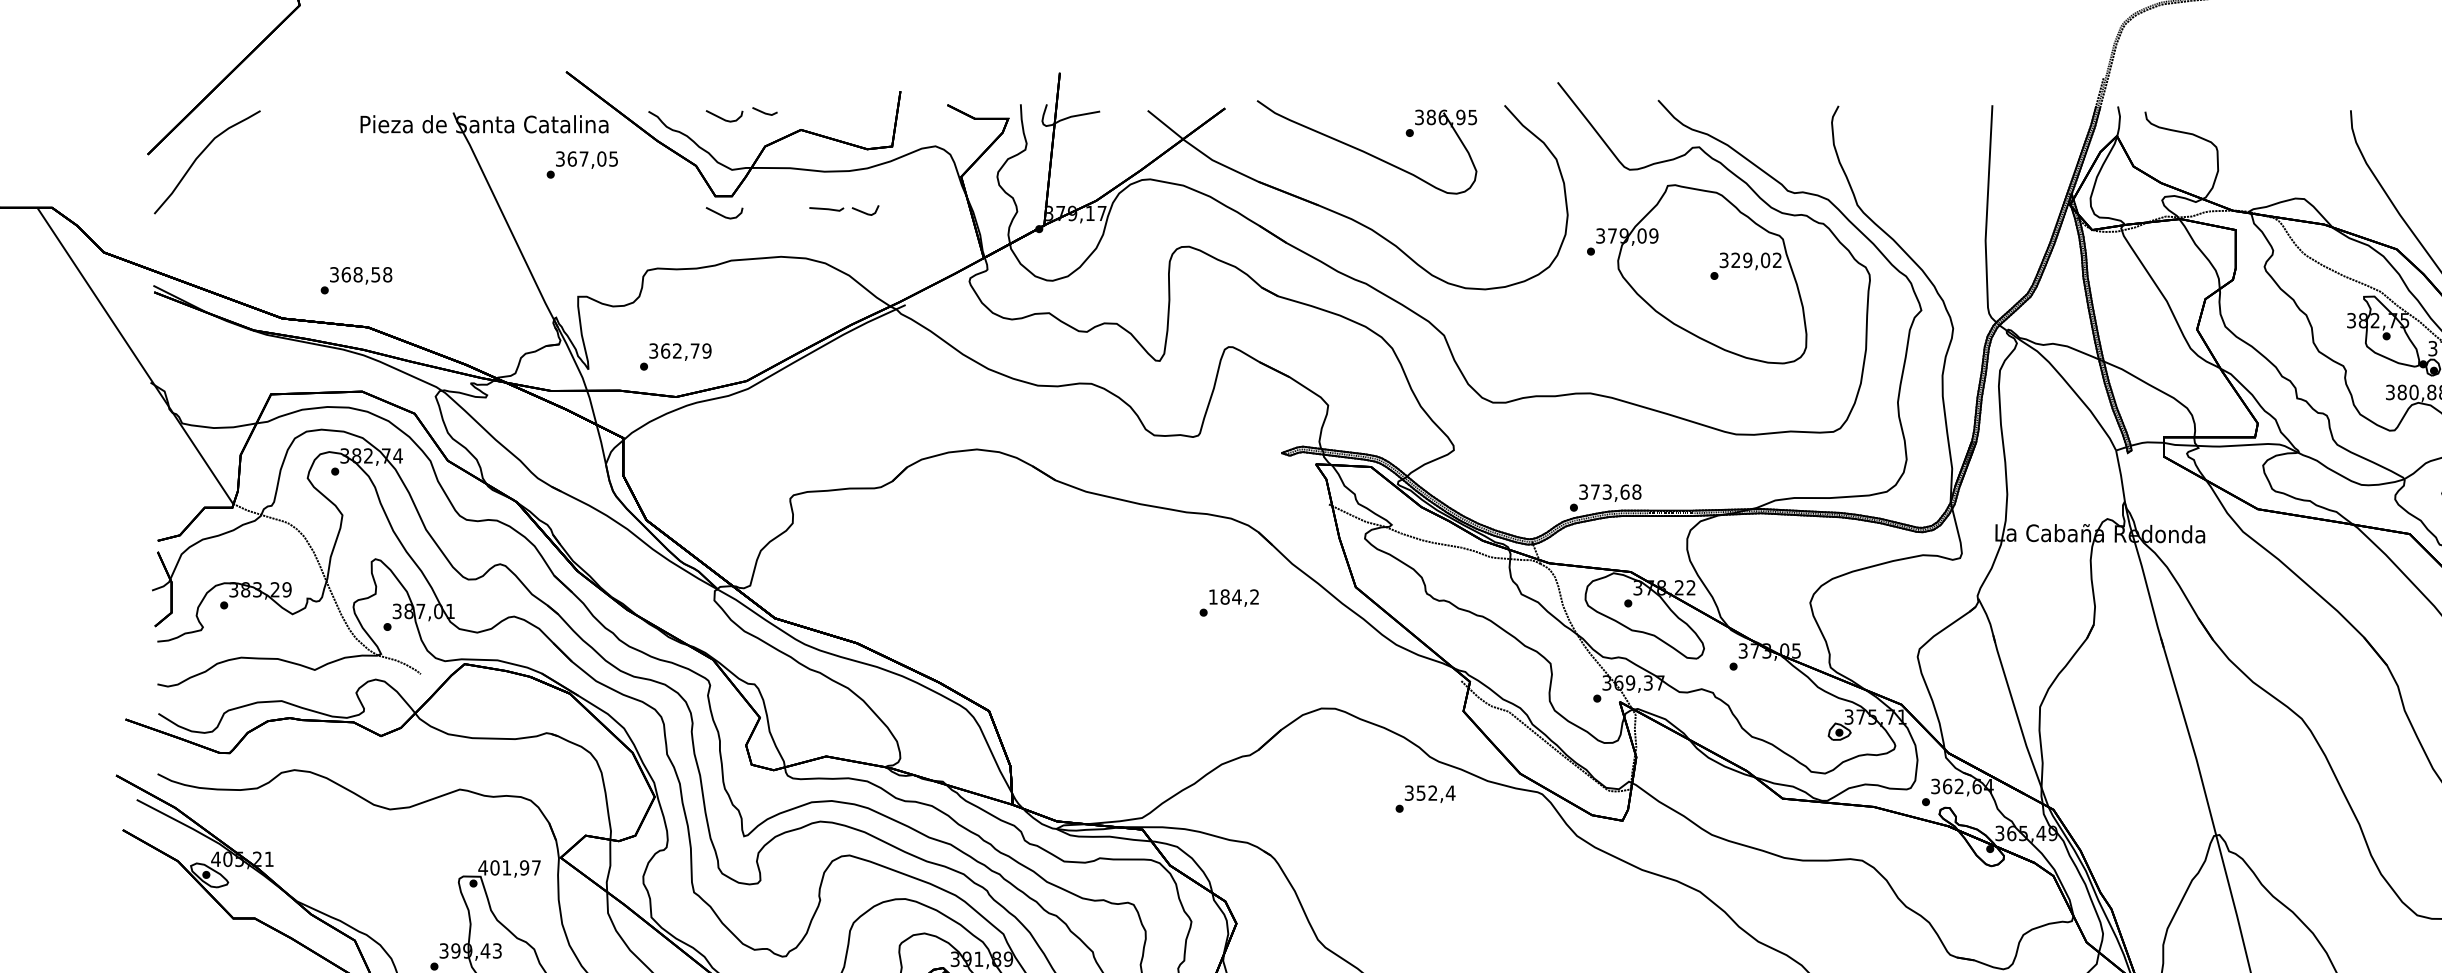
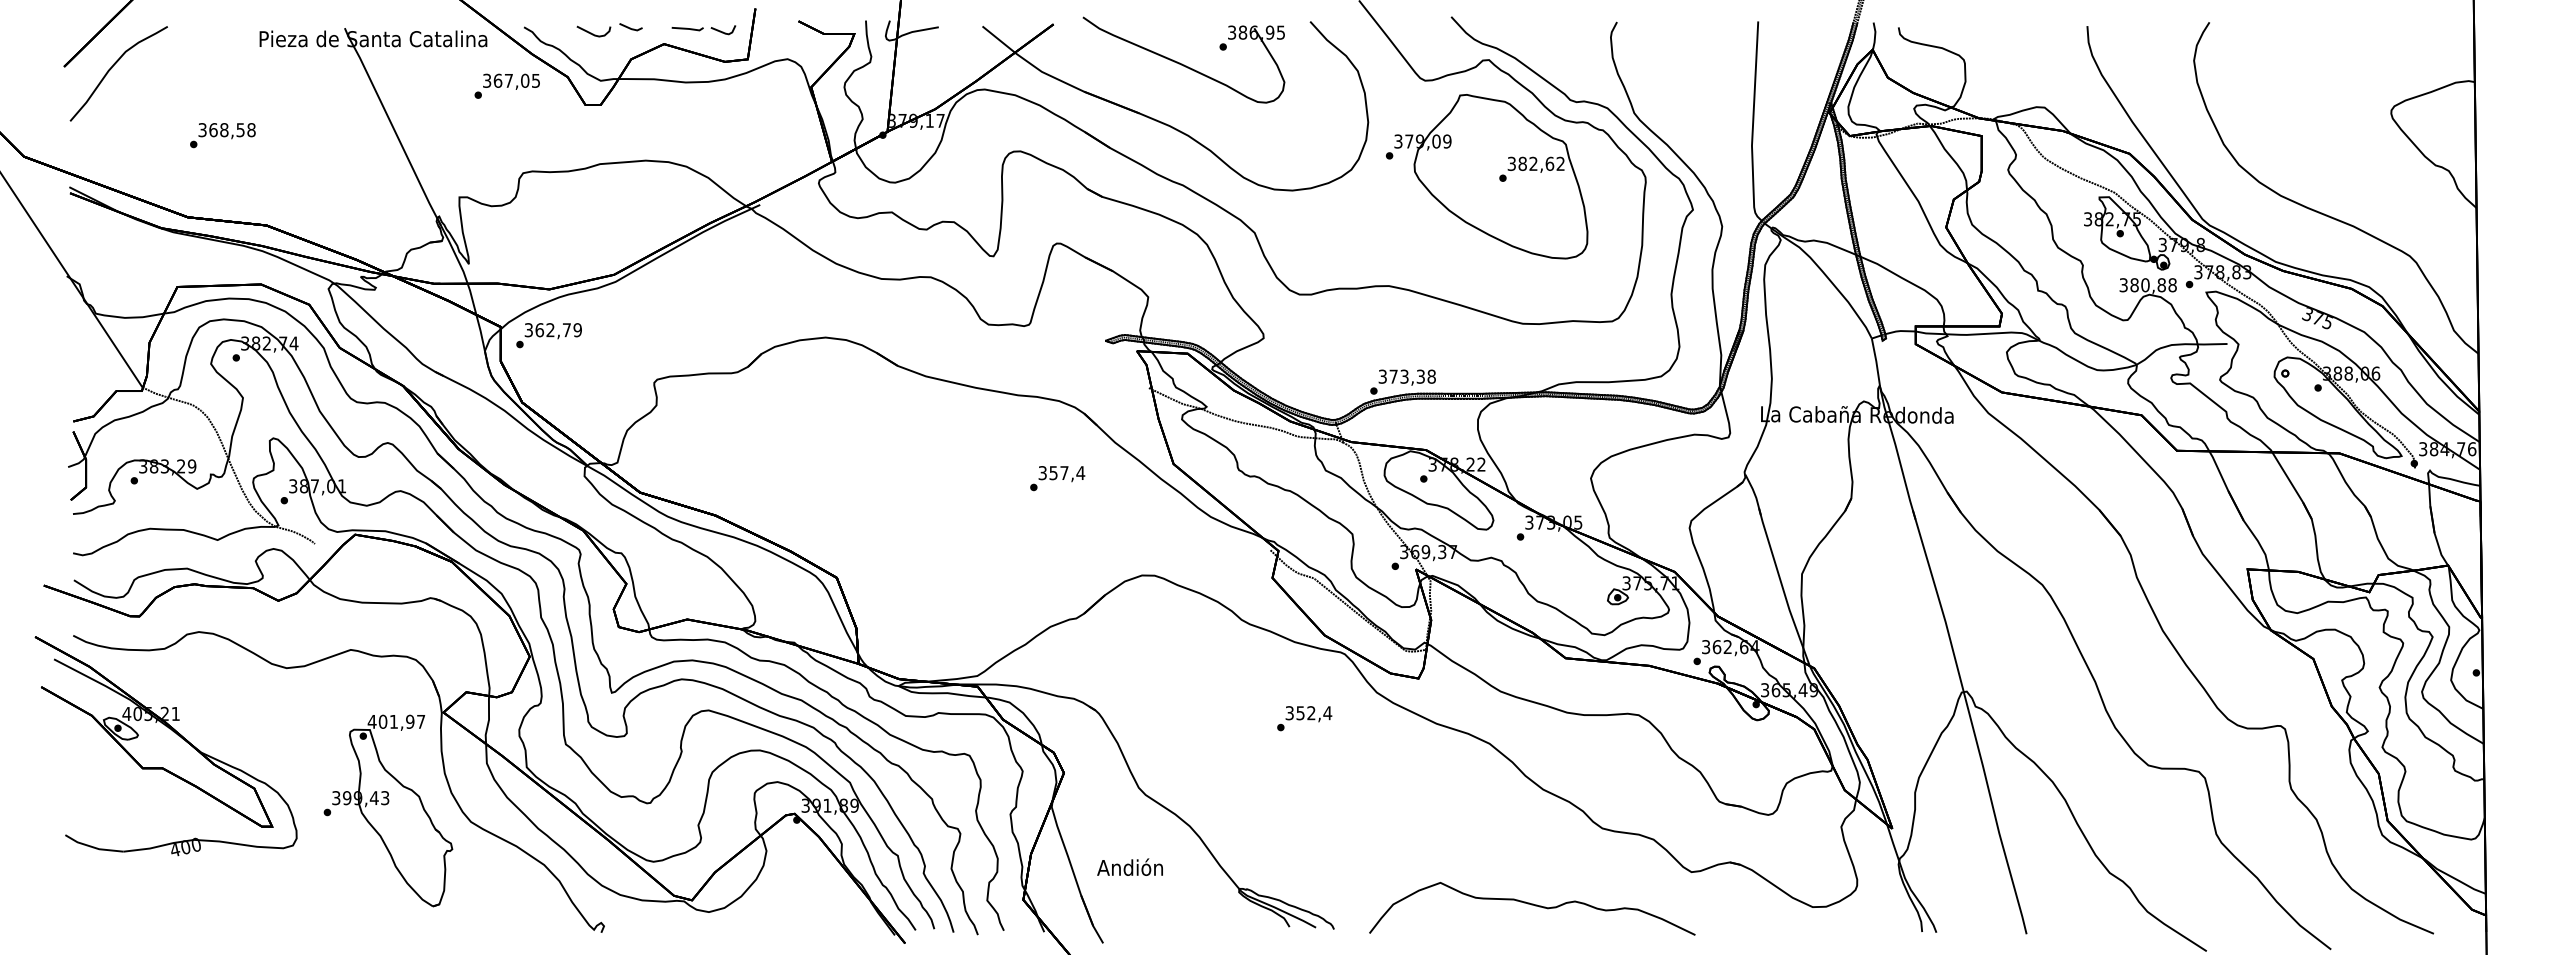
text: (581, 164) -> (506, 85), moved
part: (843, 210) -> (703, 30), moved
curve: (724, 215) -> (593, 122), removed
text: (1750, 259) -> (1536, 163), 329,02 -> 382,62
text: (356, 280) -> (222, 135), moved
text: (675, 356) -> (548, 335), moved
text: (1624, 491) -> (1420, 376), 373,68 -> 373,38
text: (1233, 597) -> (1061, 473), 184,2 -> 357,4
text: (1425, 798) -> (1304, 718), moved

